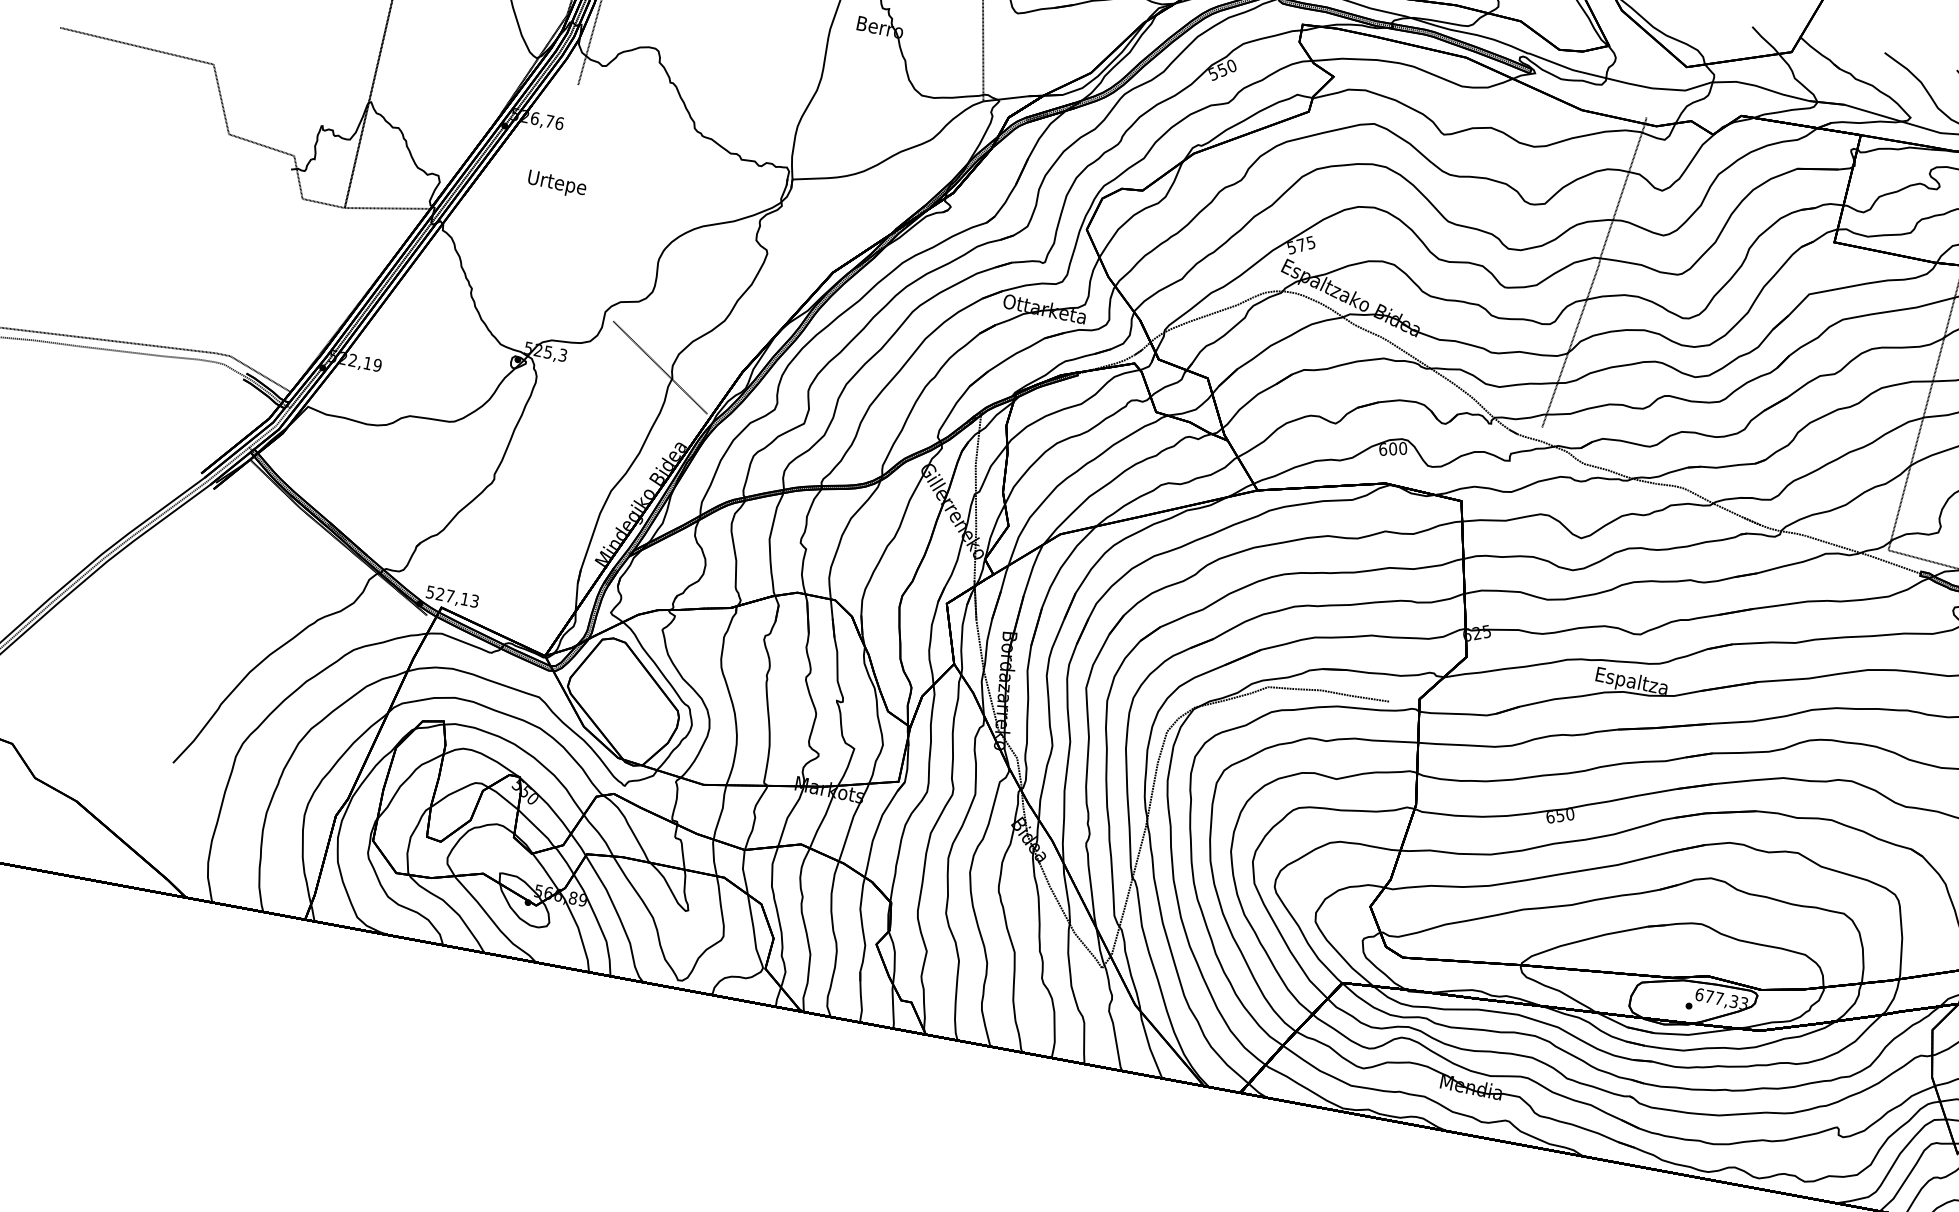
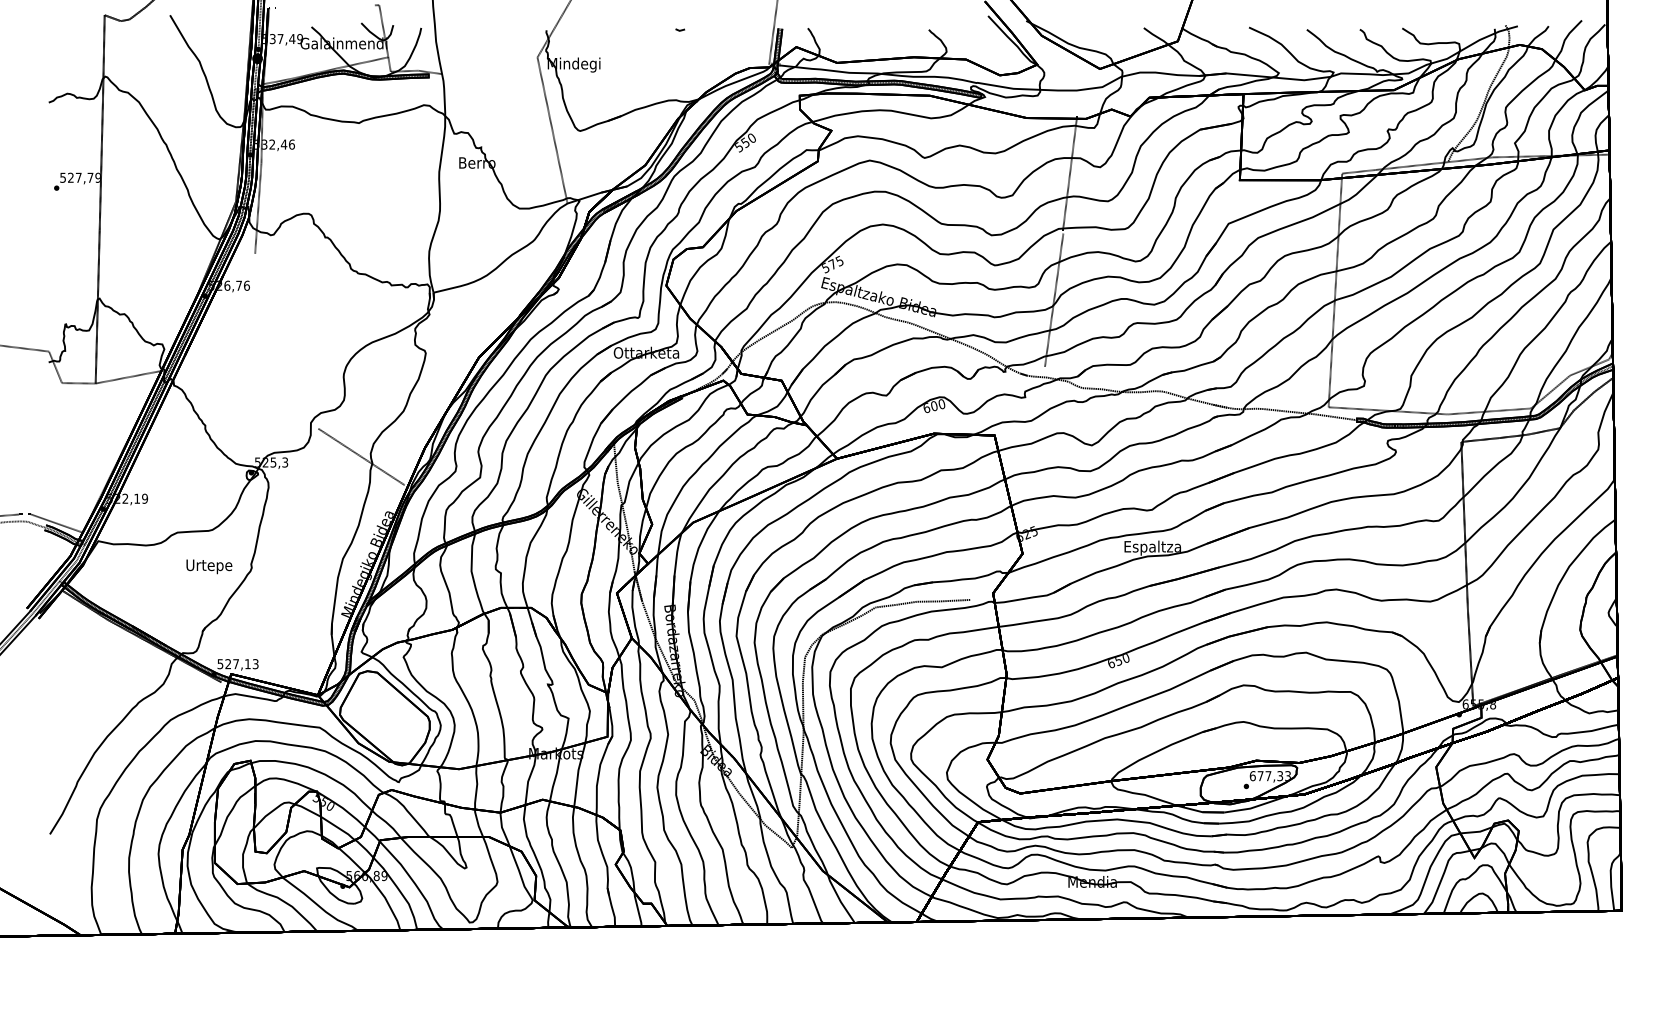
text: (557, 184) -> (209, 566), moved

